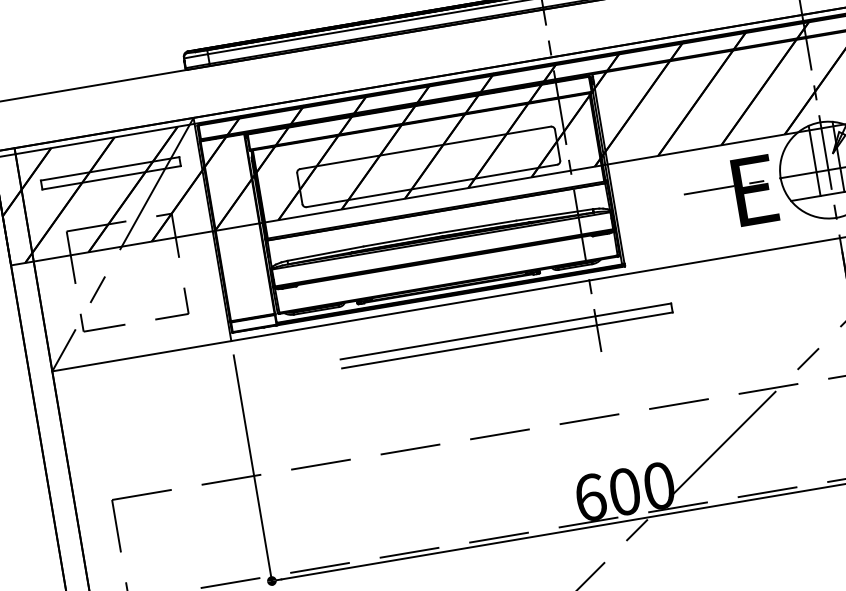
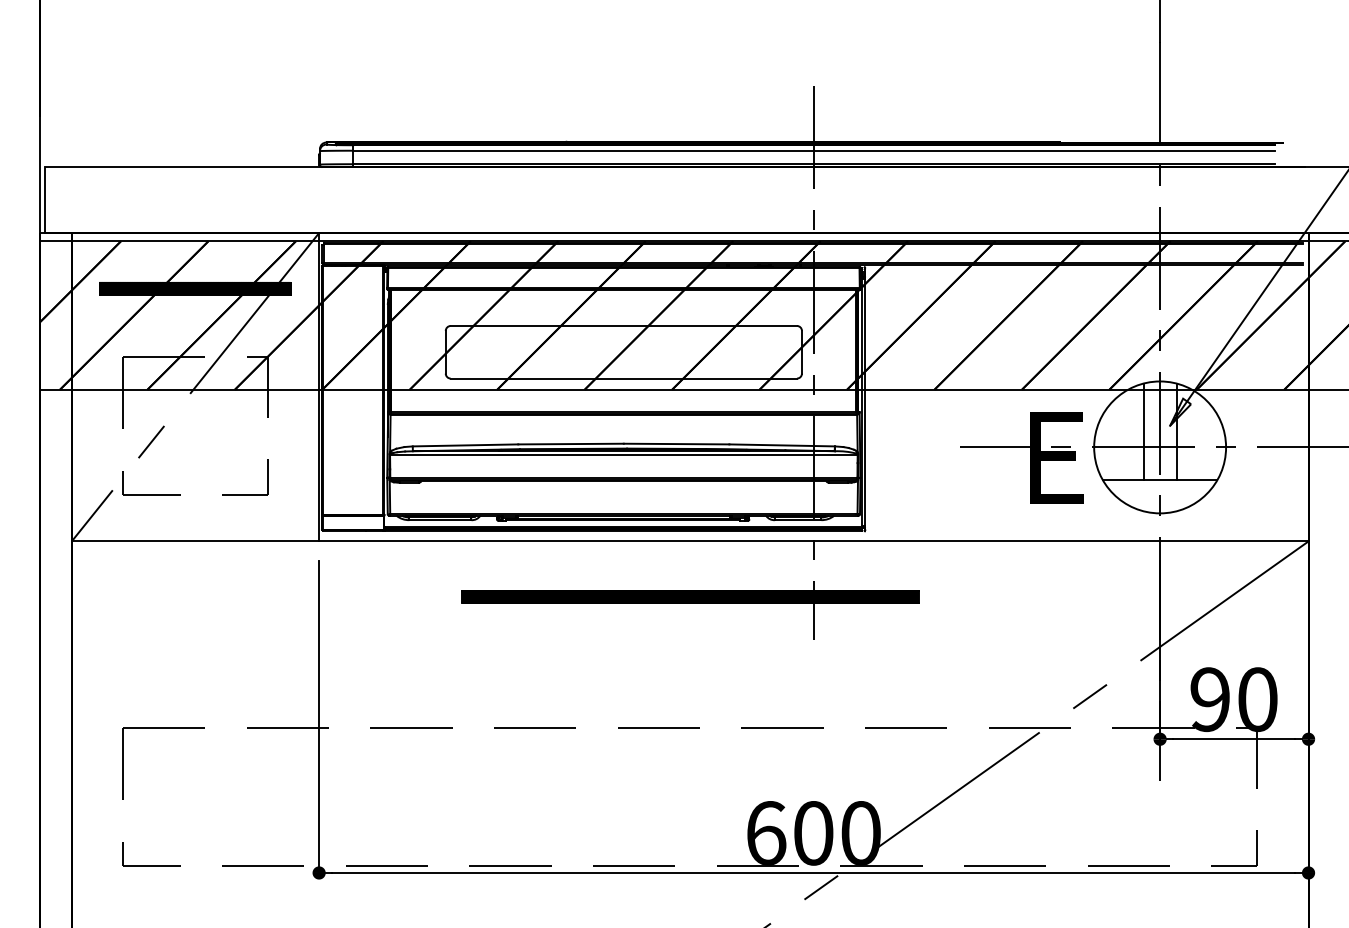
hatch: (110, 173) -> (195, 288), added
hatch: (506, 335) -> (689, 596), added

